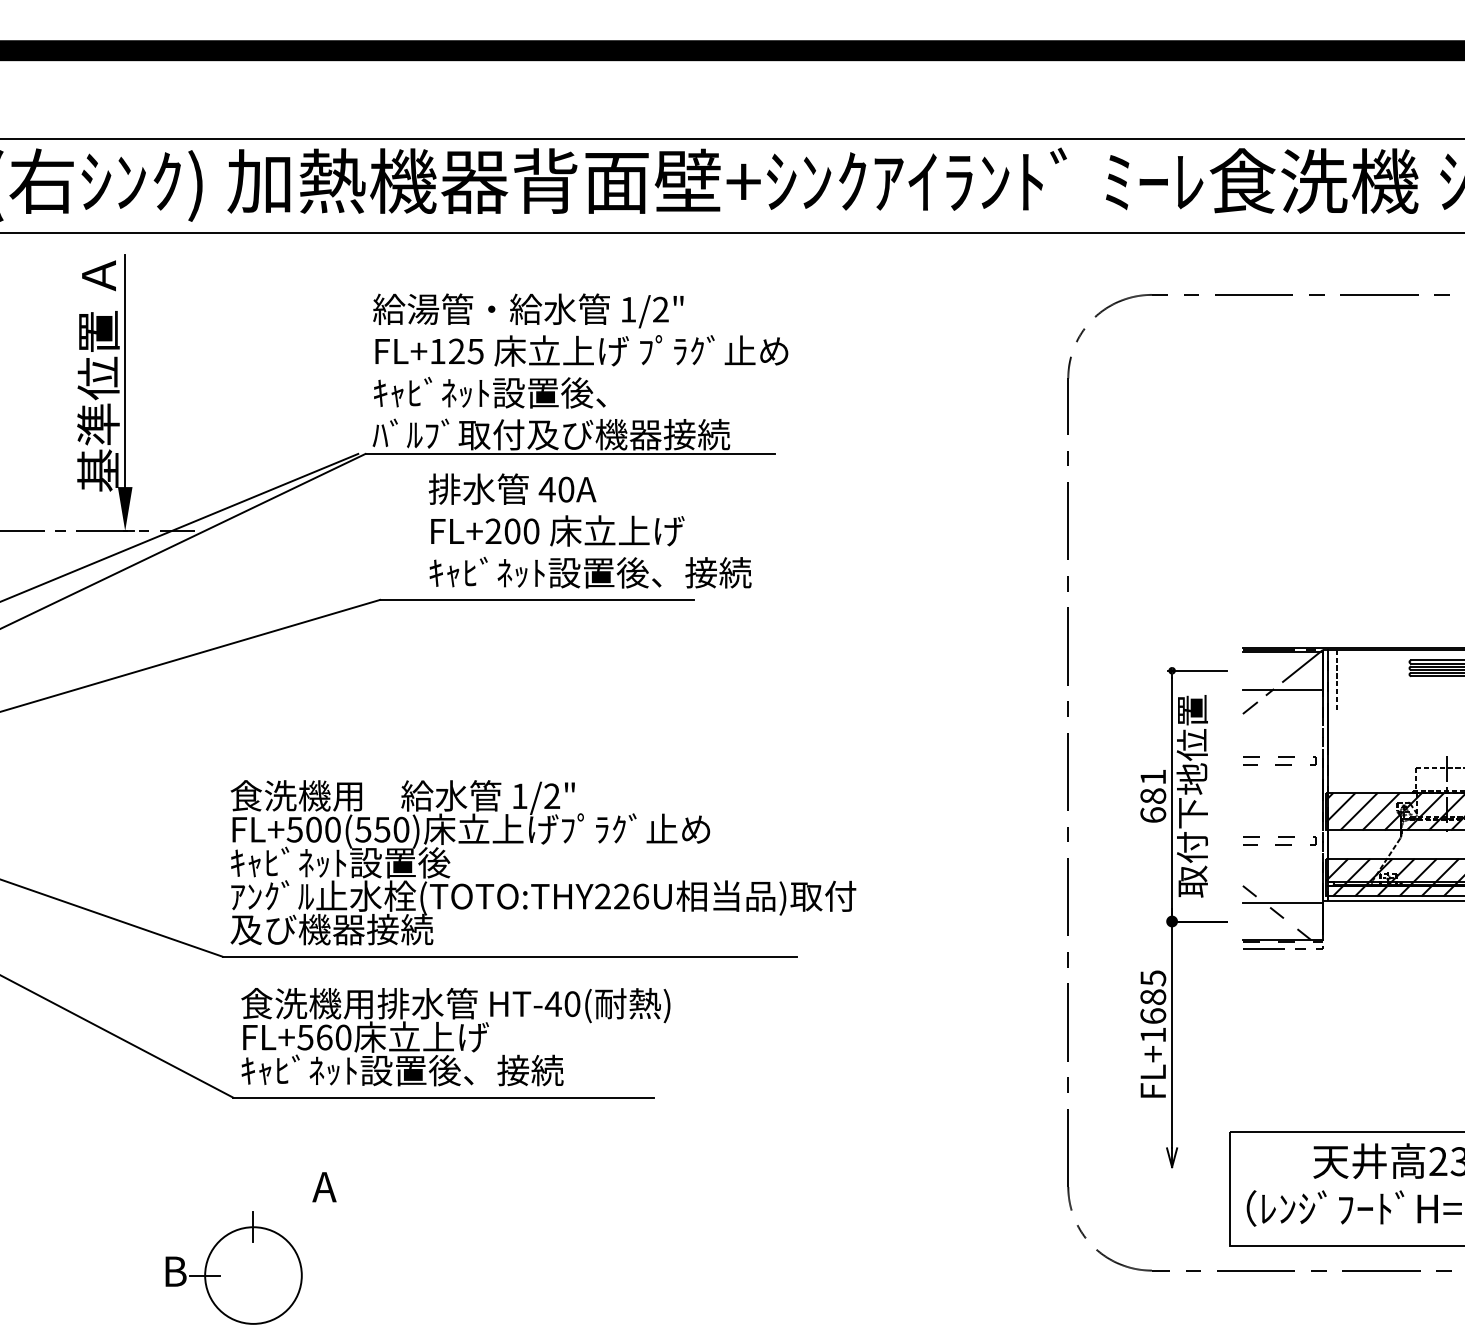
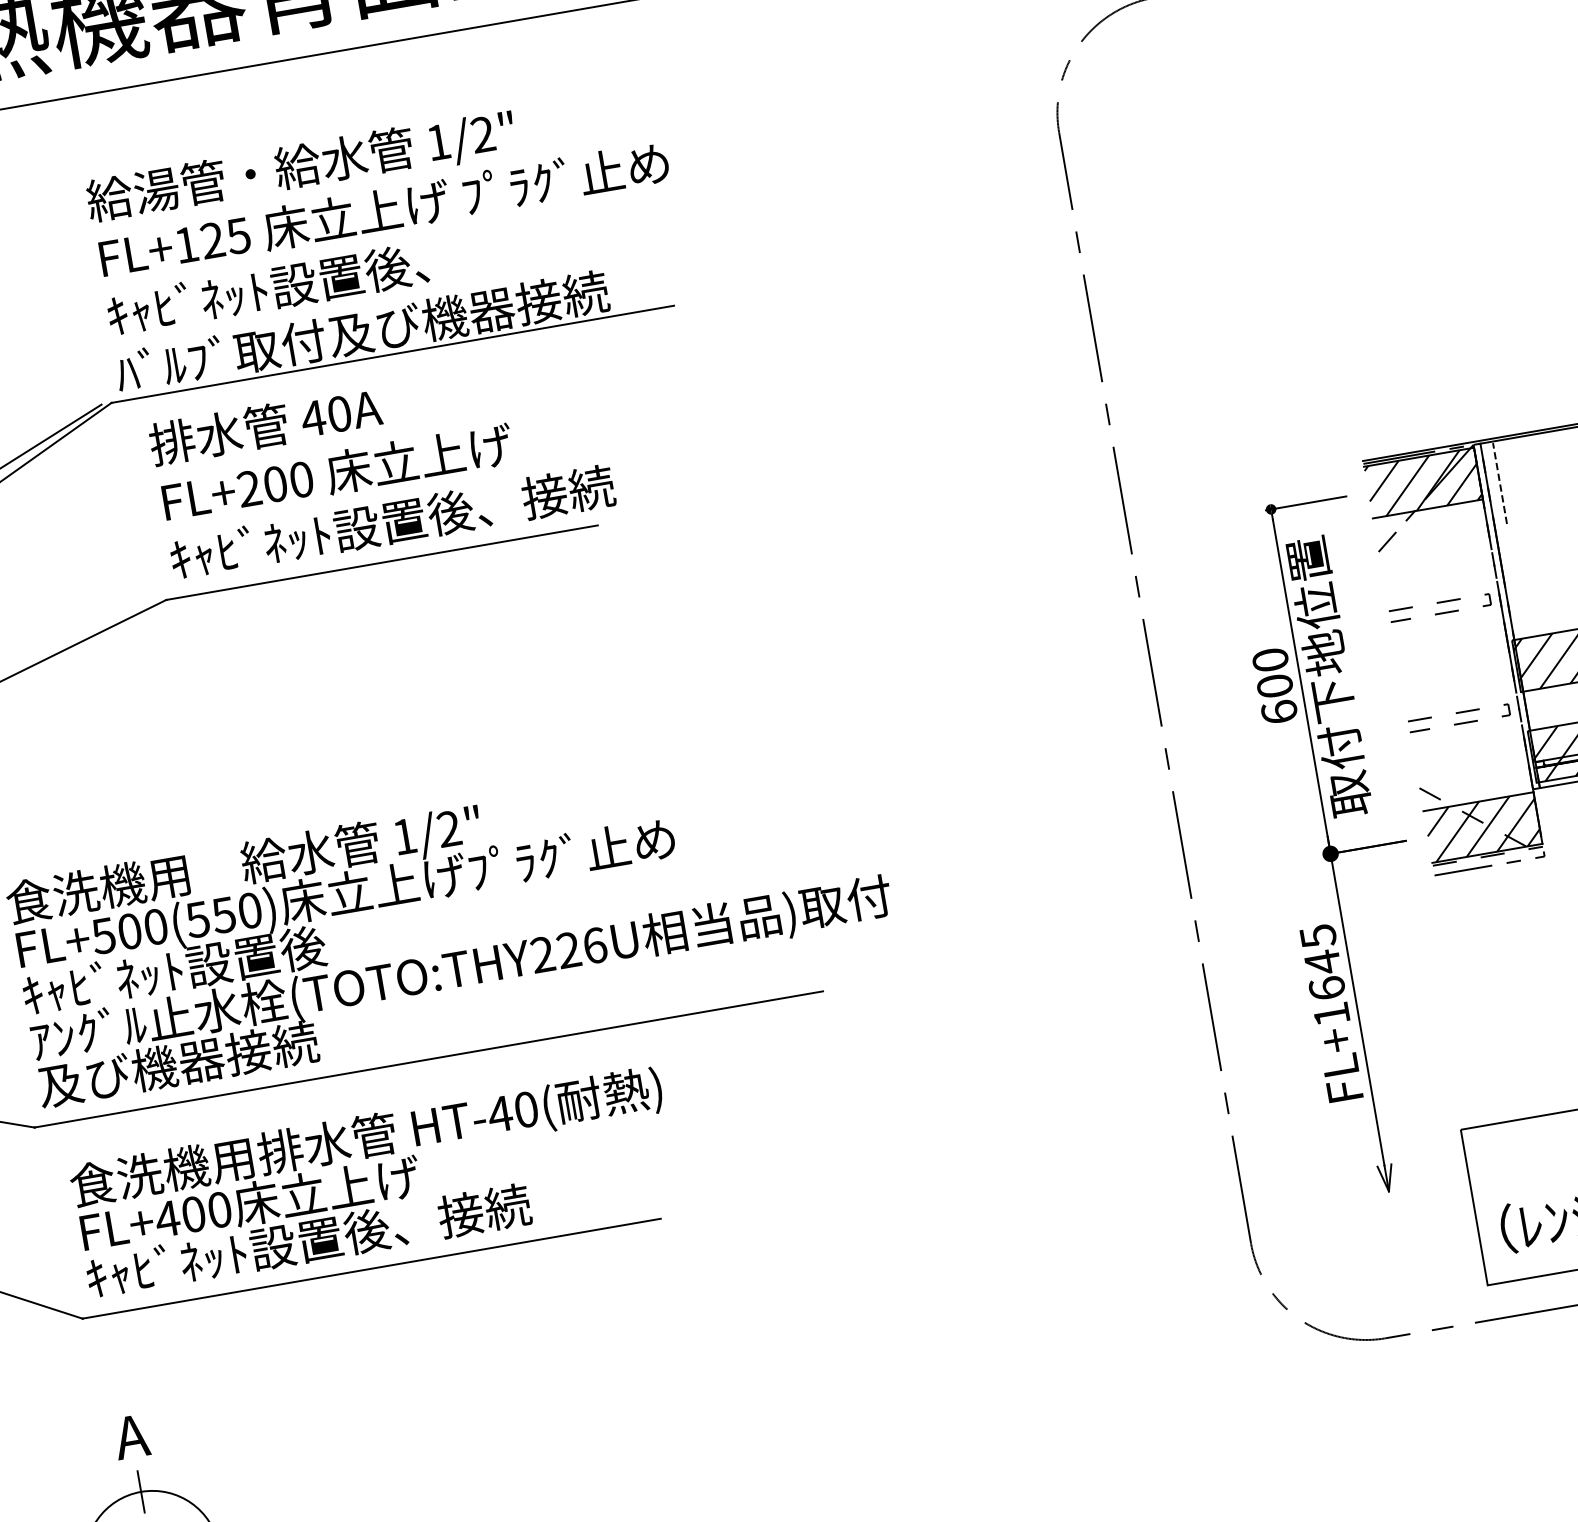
text: (589, 530) -> (381, 464), moved
hatch: (1282, 670) -> (1422, 482), added
text: (1153, 786) -> (1273, 672), 681 -> 600
hatch: (1282, 921) -> (1482, 827), added
text: (1153, 996) -> (1322, 961), FL+1685 -> FL+1645
text: (314, 1037) -> (179, 1216), FL+560 -> FL+400
text: (324, 1187) -> (131, 1437), moved

